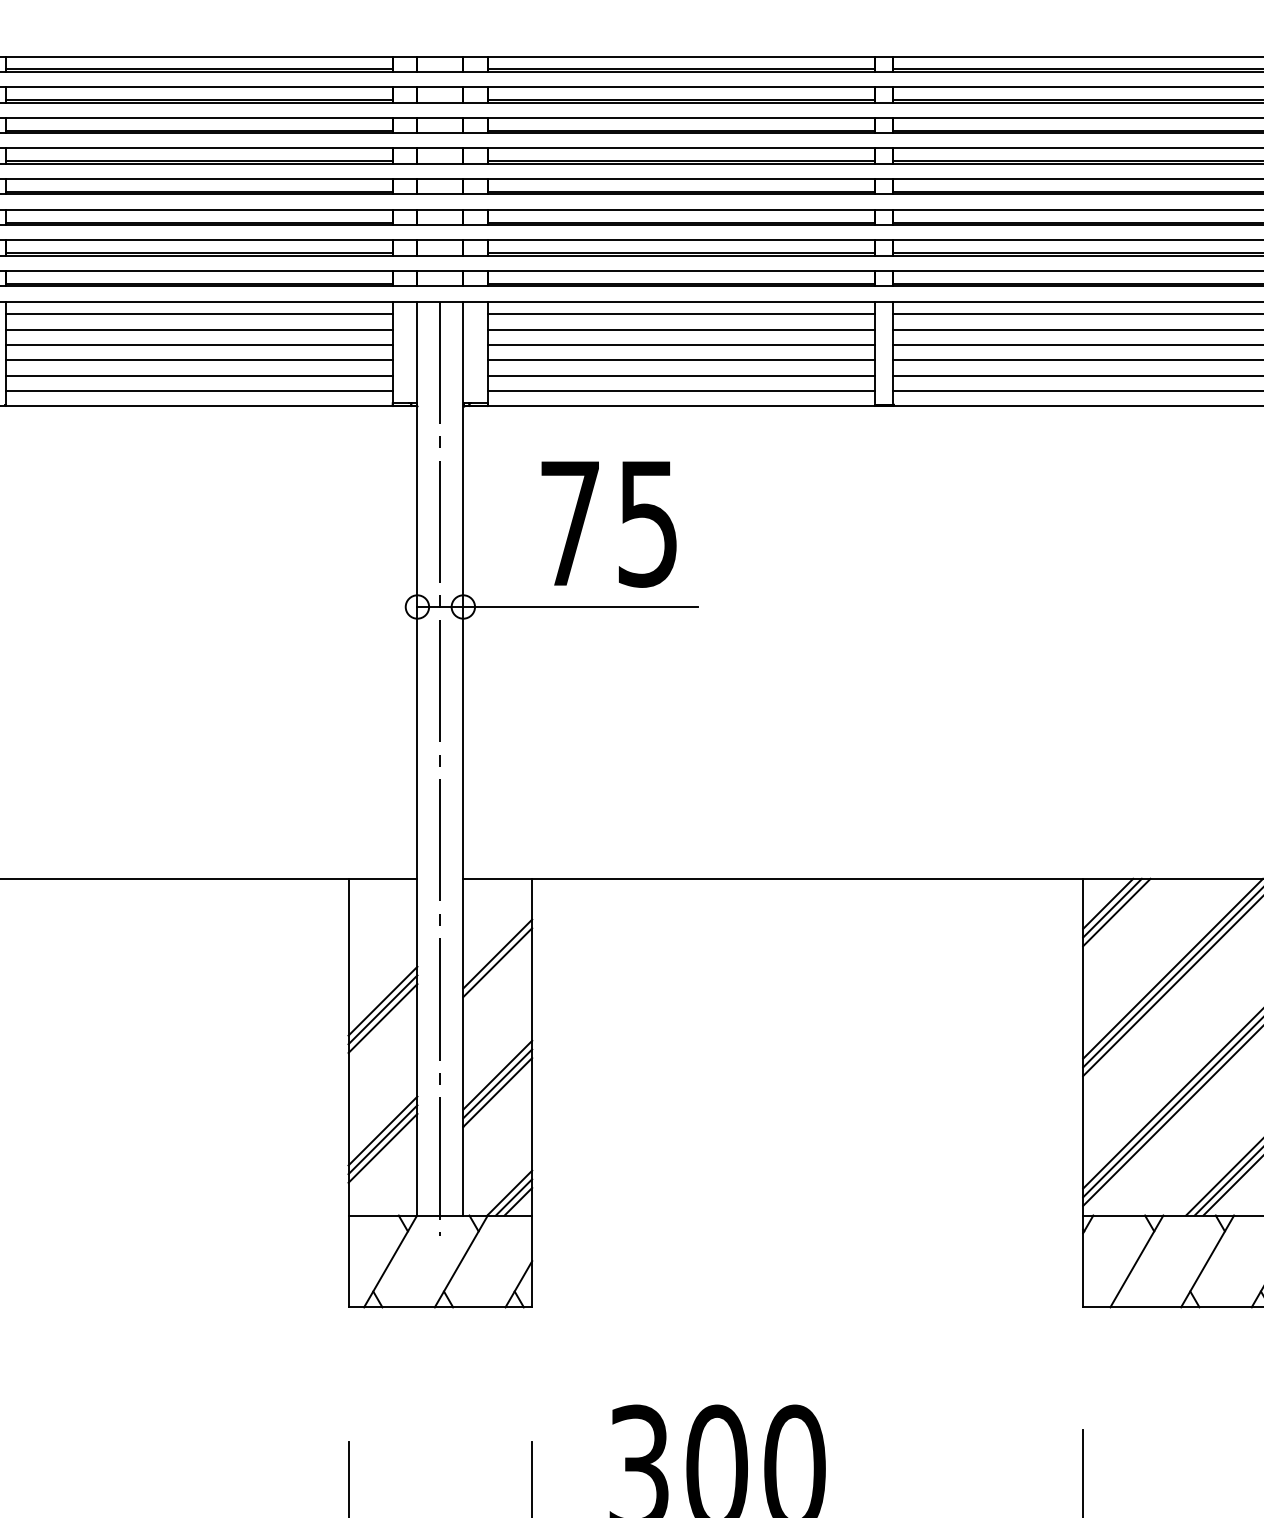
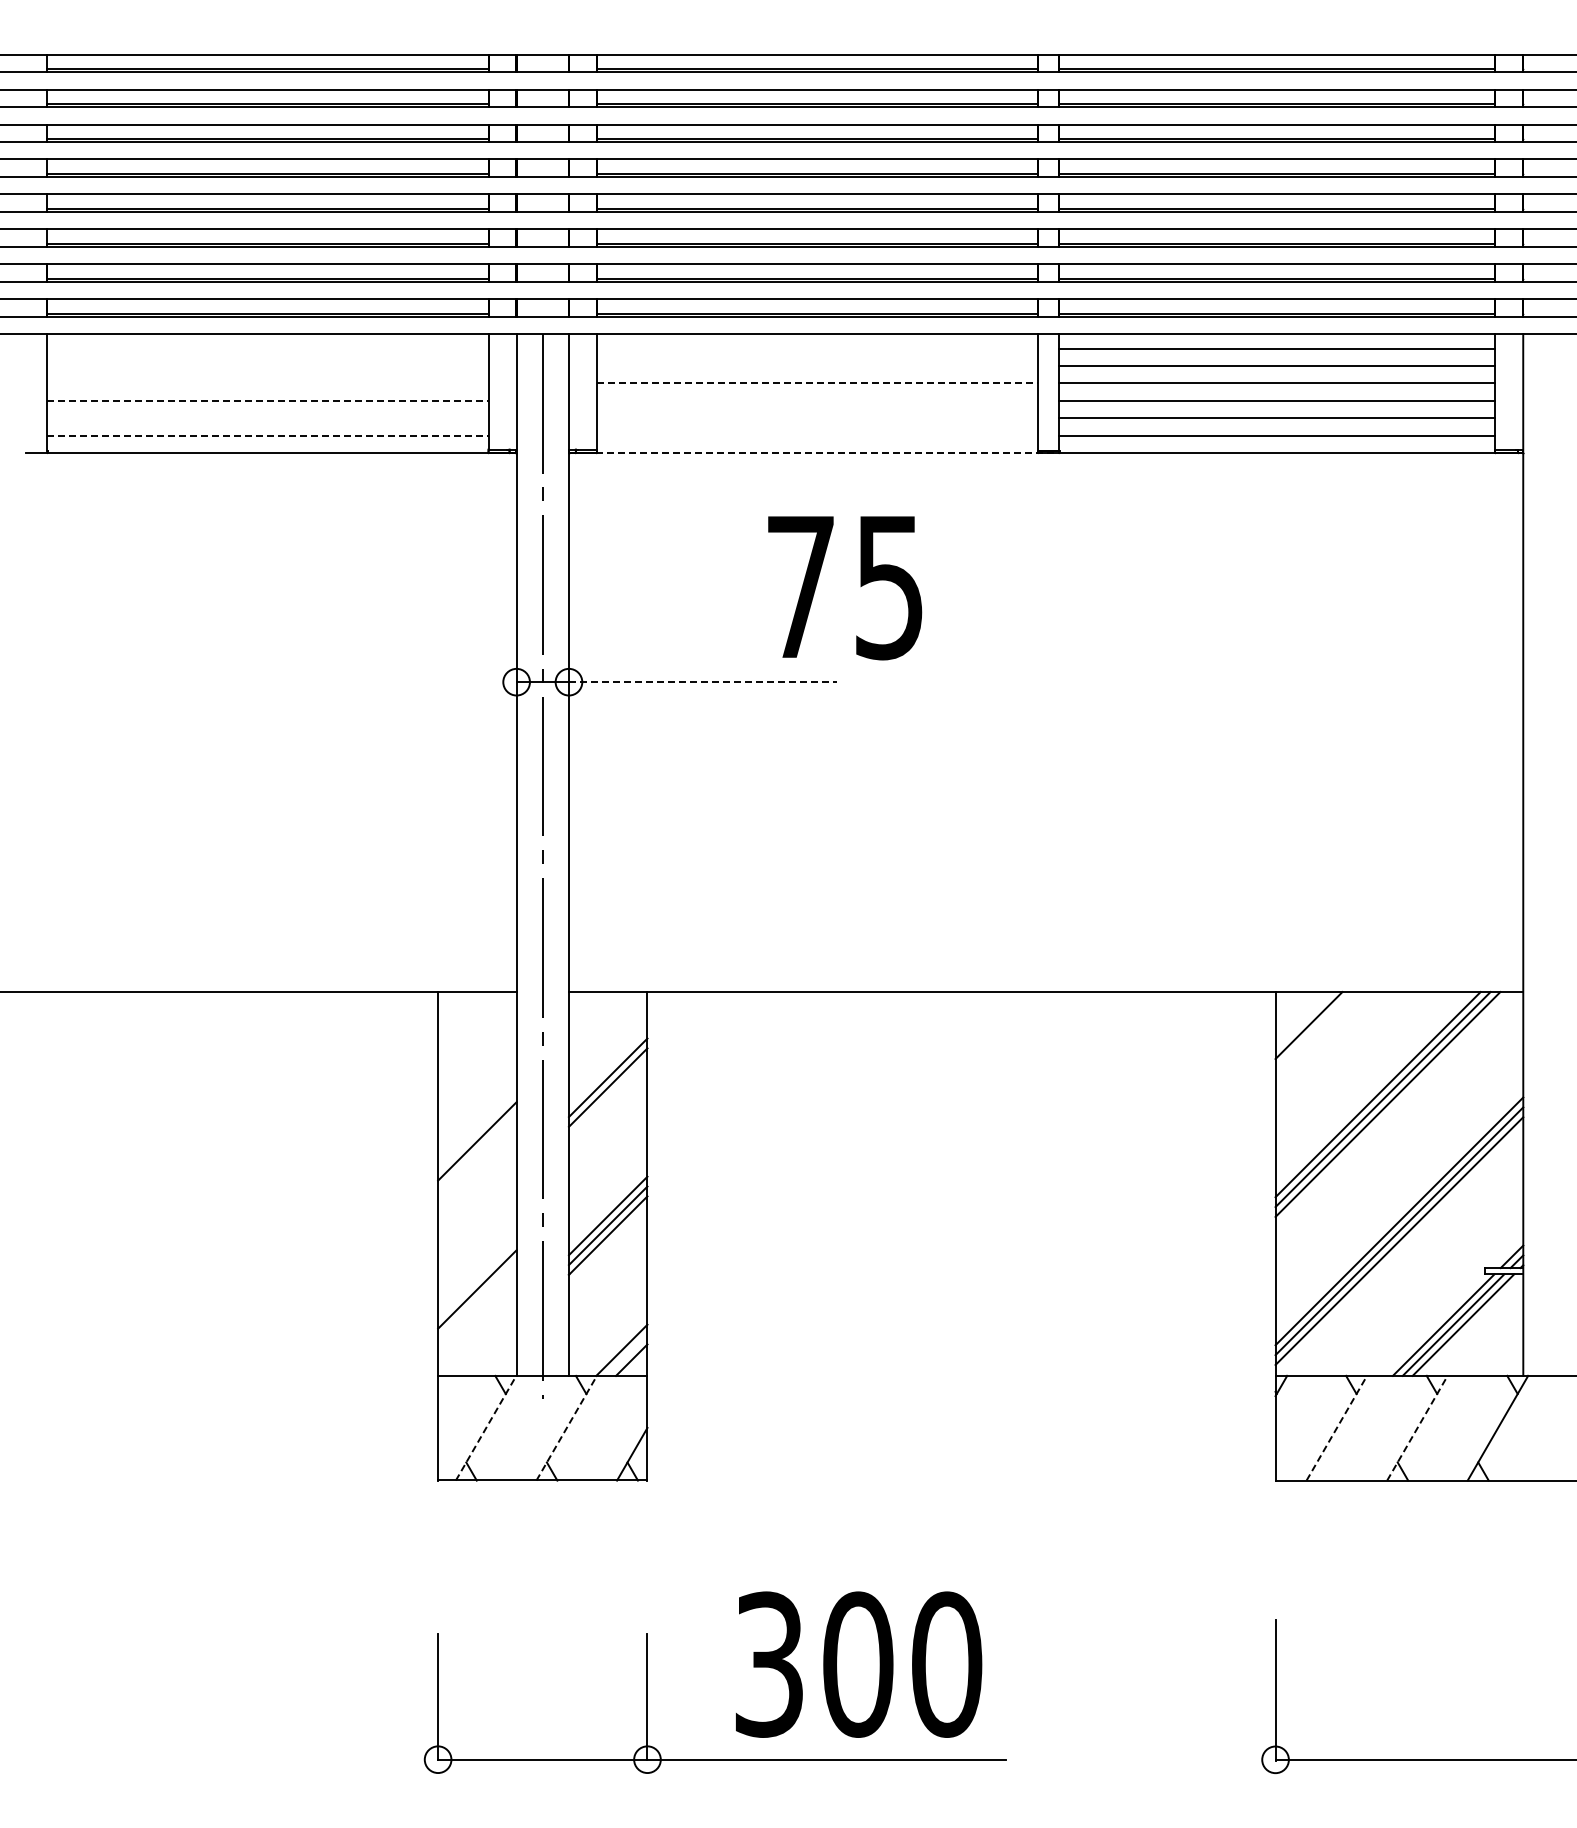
line: (198, 314) -> (267, 348), removed
line: (681, 314) -> (817, 348), removed
line: (198, 329) -> (267, 365), removed
line: (681, 329) -> (817, 365), removed
line: (198, 344) -> (267, 383), removed
line: (681, 344) -> (817, 383), solid -> dashed
line: (198, 359) -> (267, 400), solid -> dashed
line: (681, 359) -> (817, 400), removed
line: (198, 375) -> (267, 418), removed
line: (681, 375) -> (817, 418), removed
line: (198, 390) -> (267, 435), solid -> dashed
line: (681, 390) -> (817, 435), removed
line: (691, 406) -> (828, 453), solid -> dashed
text: (609, 524) -> (845, 588), moved
line: (581, 607) -> (703, 682), solid -> dashed
line: (1107, 903) -> (1303, 1020), removed
line: (1116, 912) -> (1313, 1030), removed
line: (383, 1001) -> (477, 1131), removed
line: (383, 1018) -> (477, 1151), removed
line: (383, 1130) -> (477, 1279), removed
line: (383, 1148) -> (477, 1299), removed
line: (513, 1196) -> (626, 1354), removed
line: (390, 1260) -> (486, 1427), solid -> dashed
line: (461, 1260) -> (566, 1427), solid -> dashed
line: (1137, 1260) -> (1337, 1427), solid -> dashed
line: (1207, 1260) -> (1417, 1427), solid -> dashed

